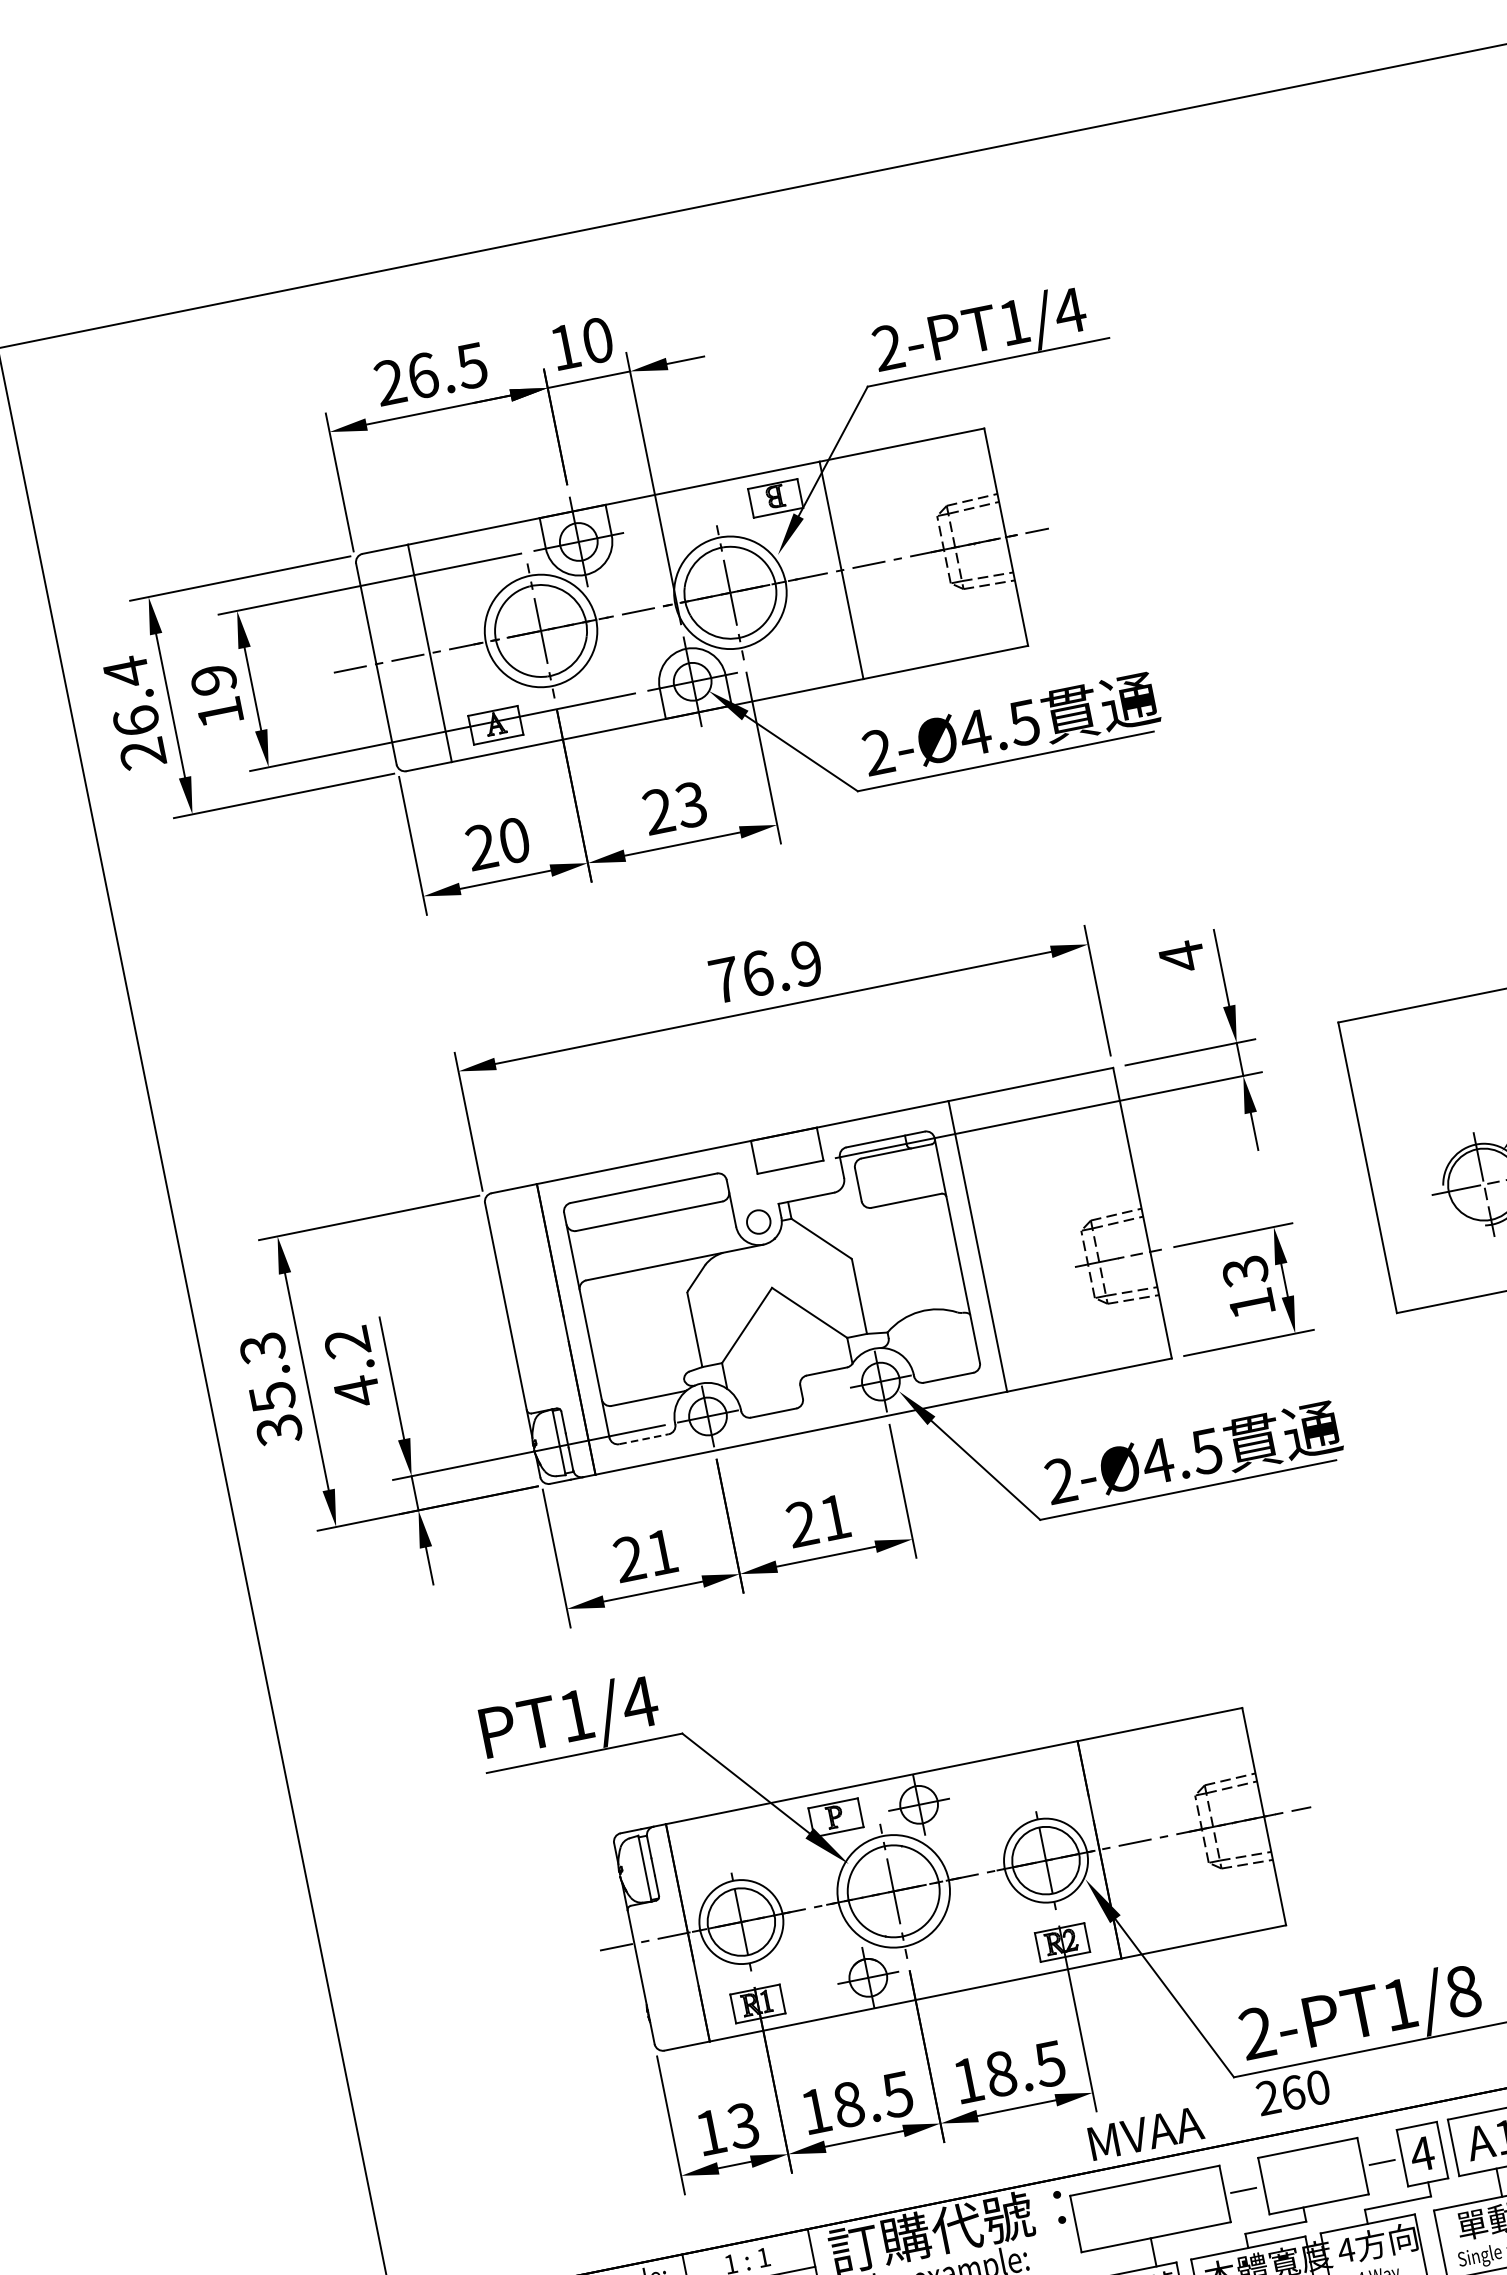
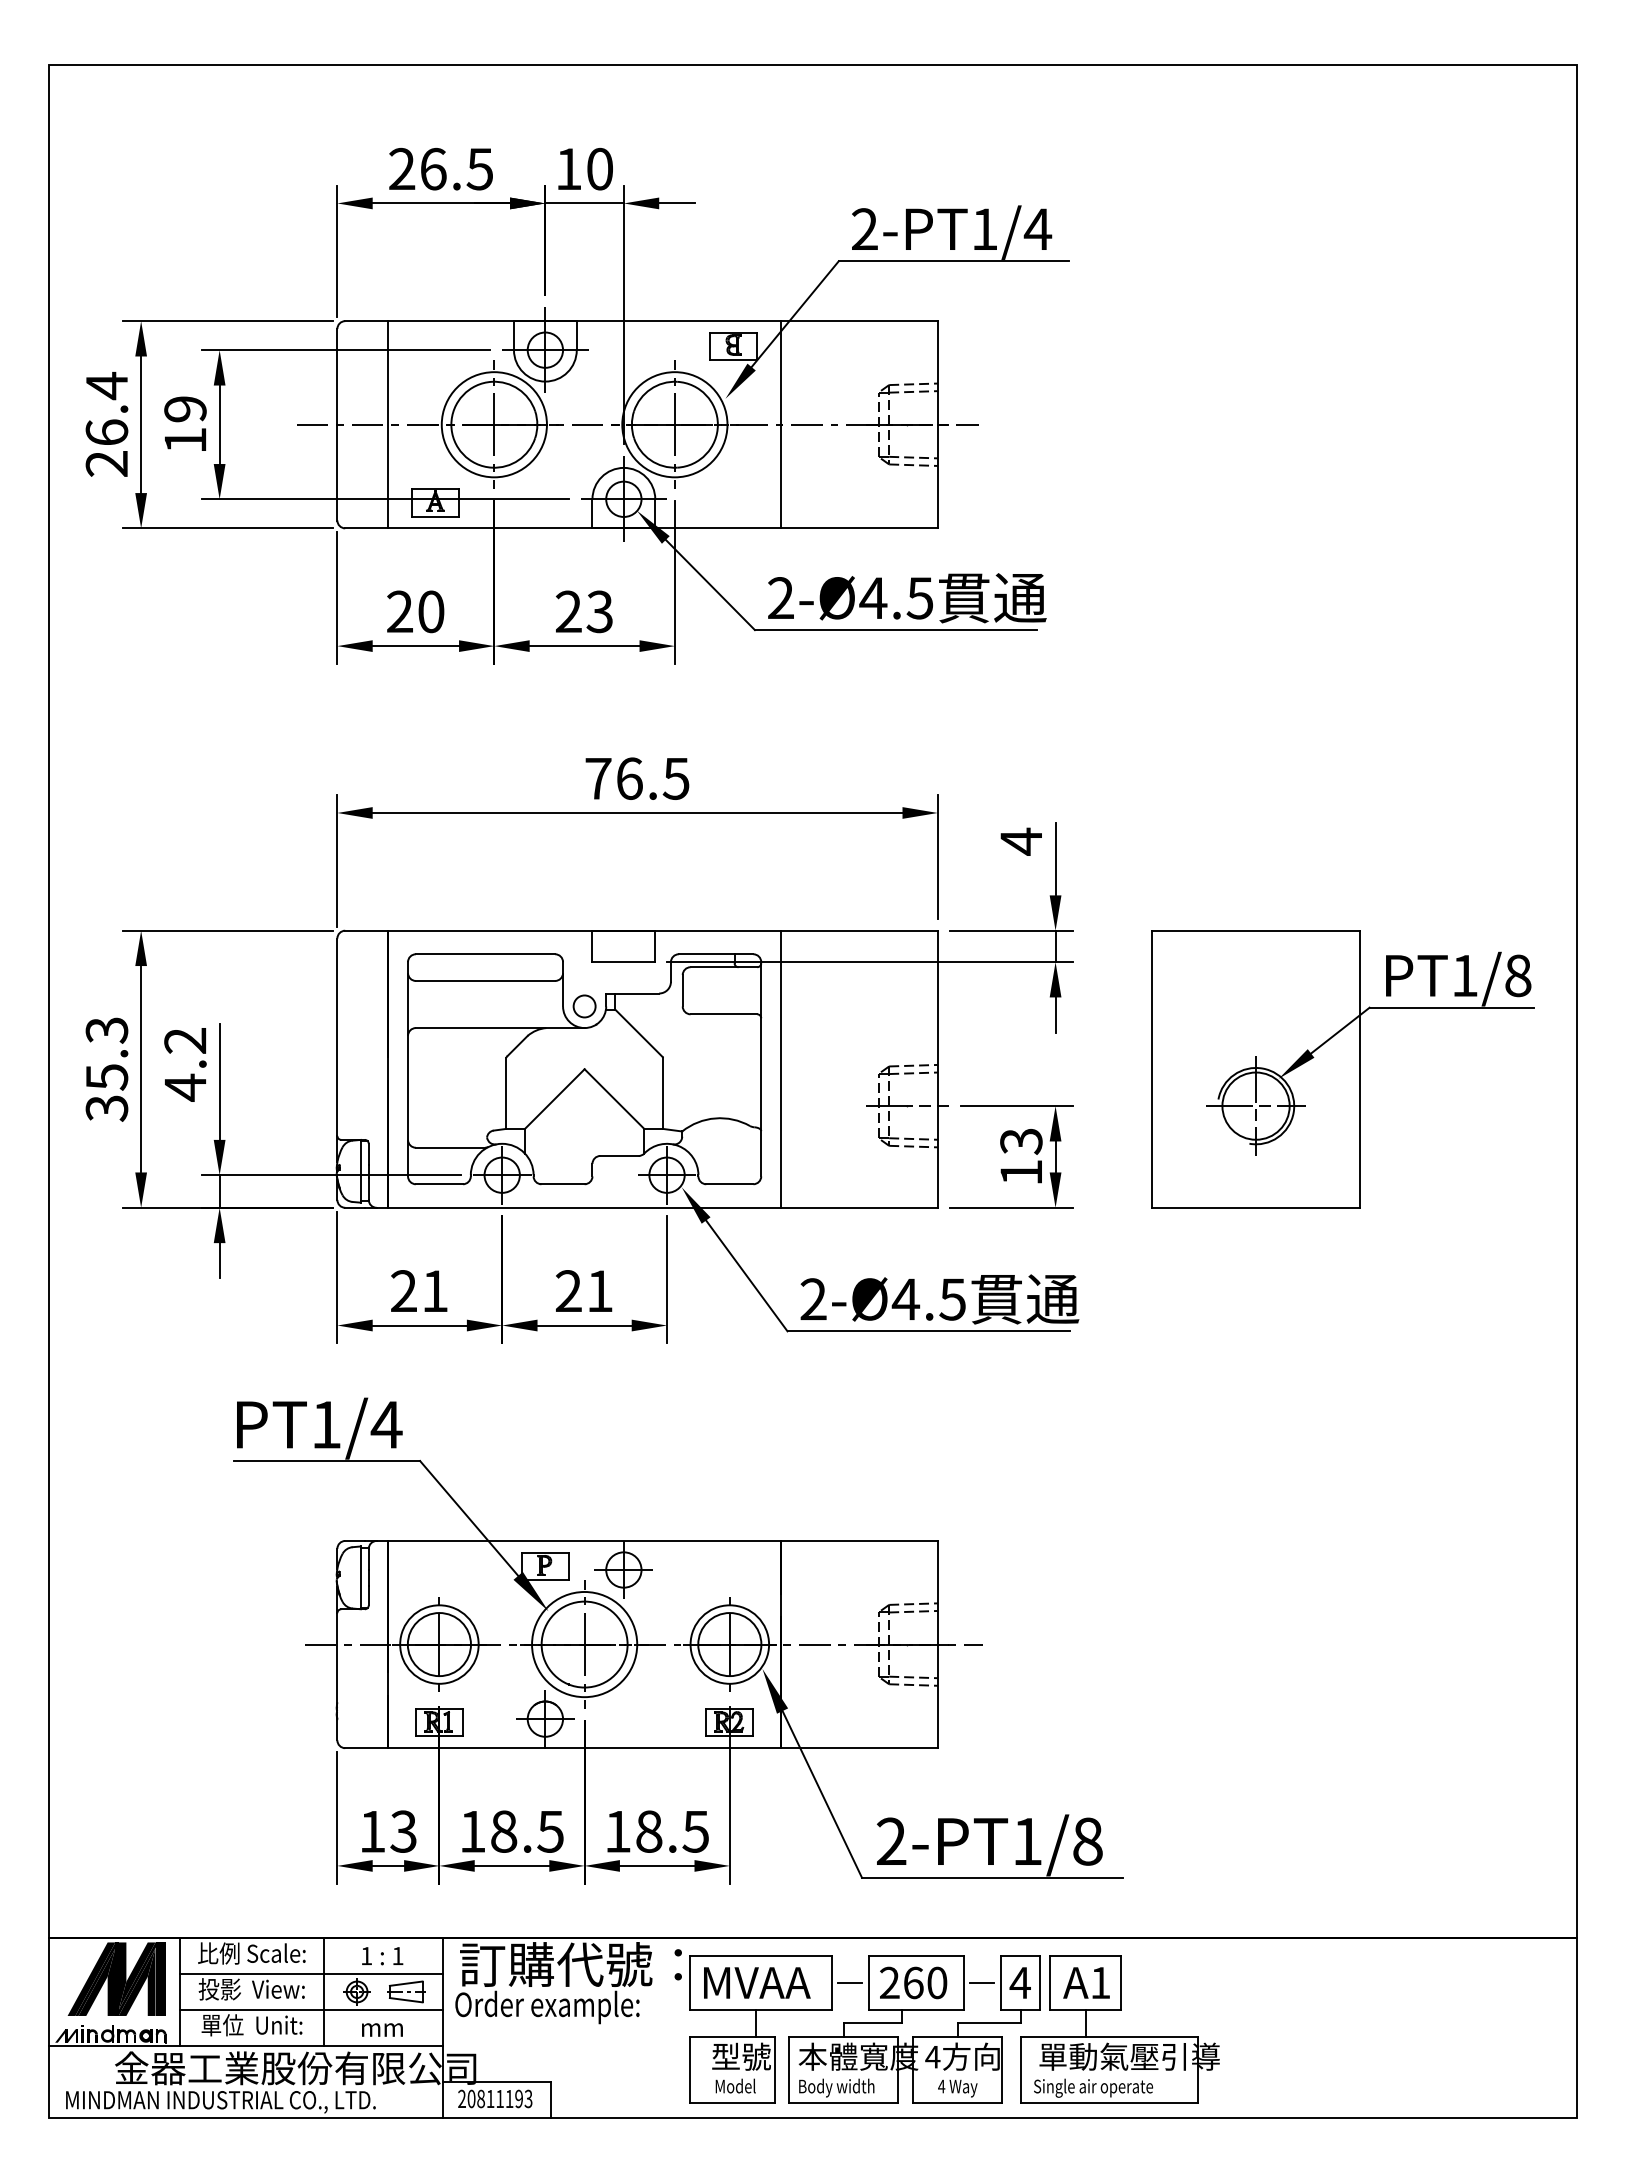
text: (805, 963) -> (675, 778), 76.9 -> 76.5
line: (644, 1439) -> (439, 1184), dashed -> solid
text: (1293, 2092) -> (913, 1982), moved
text: (1146, 2132) -> (757, 1982), moved

